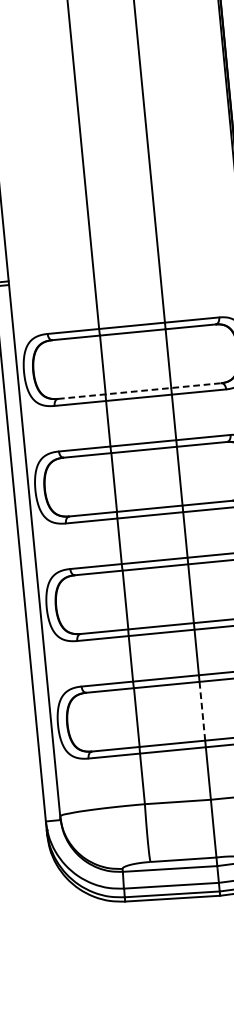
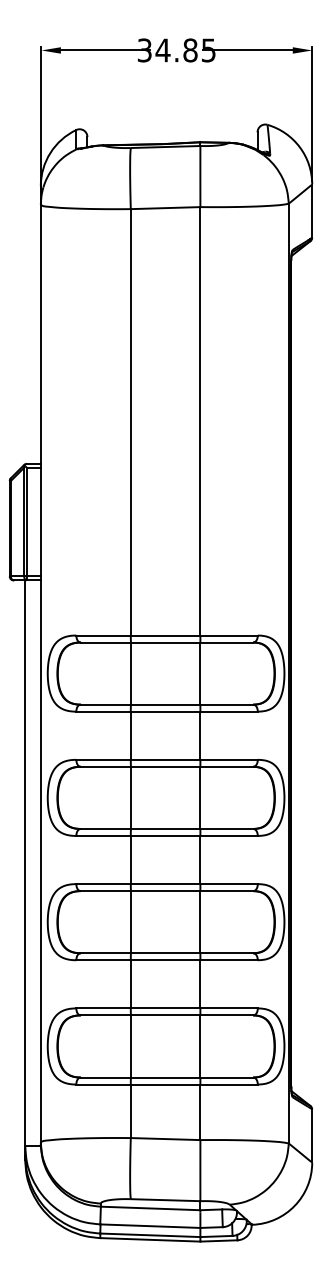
line: (140, 390) -> (167, 704), dashed -> solid
line: (202, 710) -> (200, 1045), dashed -> solid

